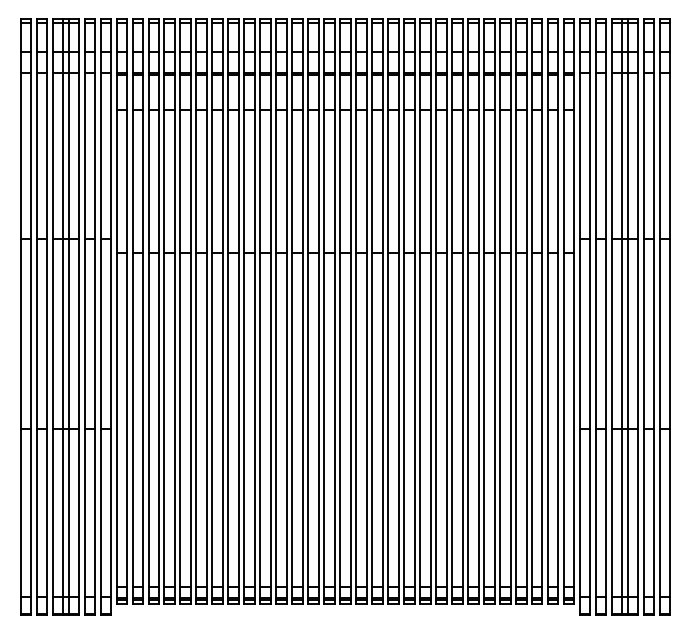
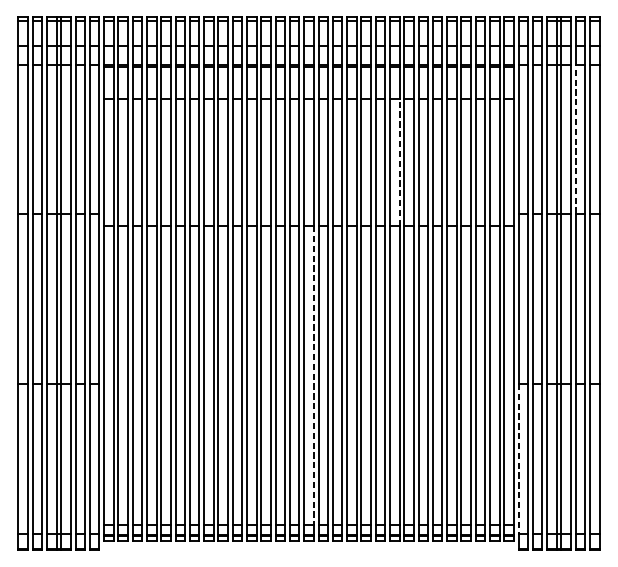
line: (643, 155) -> (575, 139), solid -> dashed
line: (446, 181) -> (399, 162), solid -> dashed
line: (350, 420) -> (313, 376), solid -> dashed
line: (579, 512) -> (518, 458), solid -> dashed

